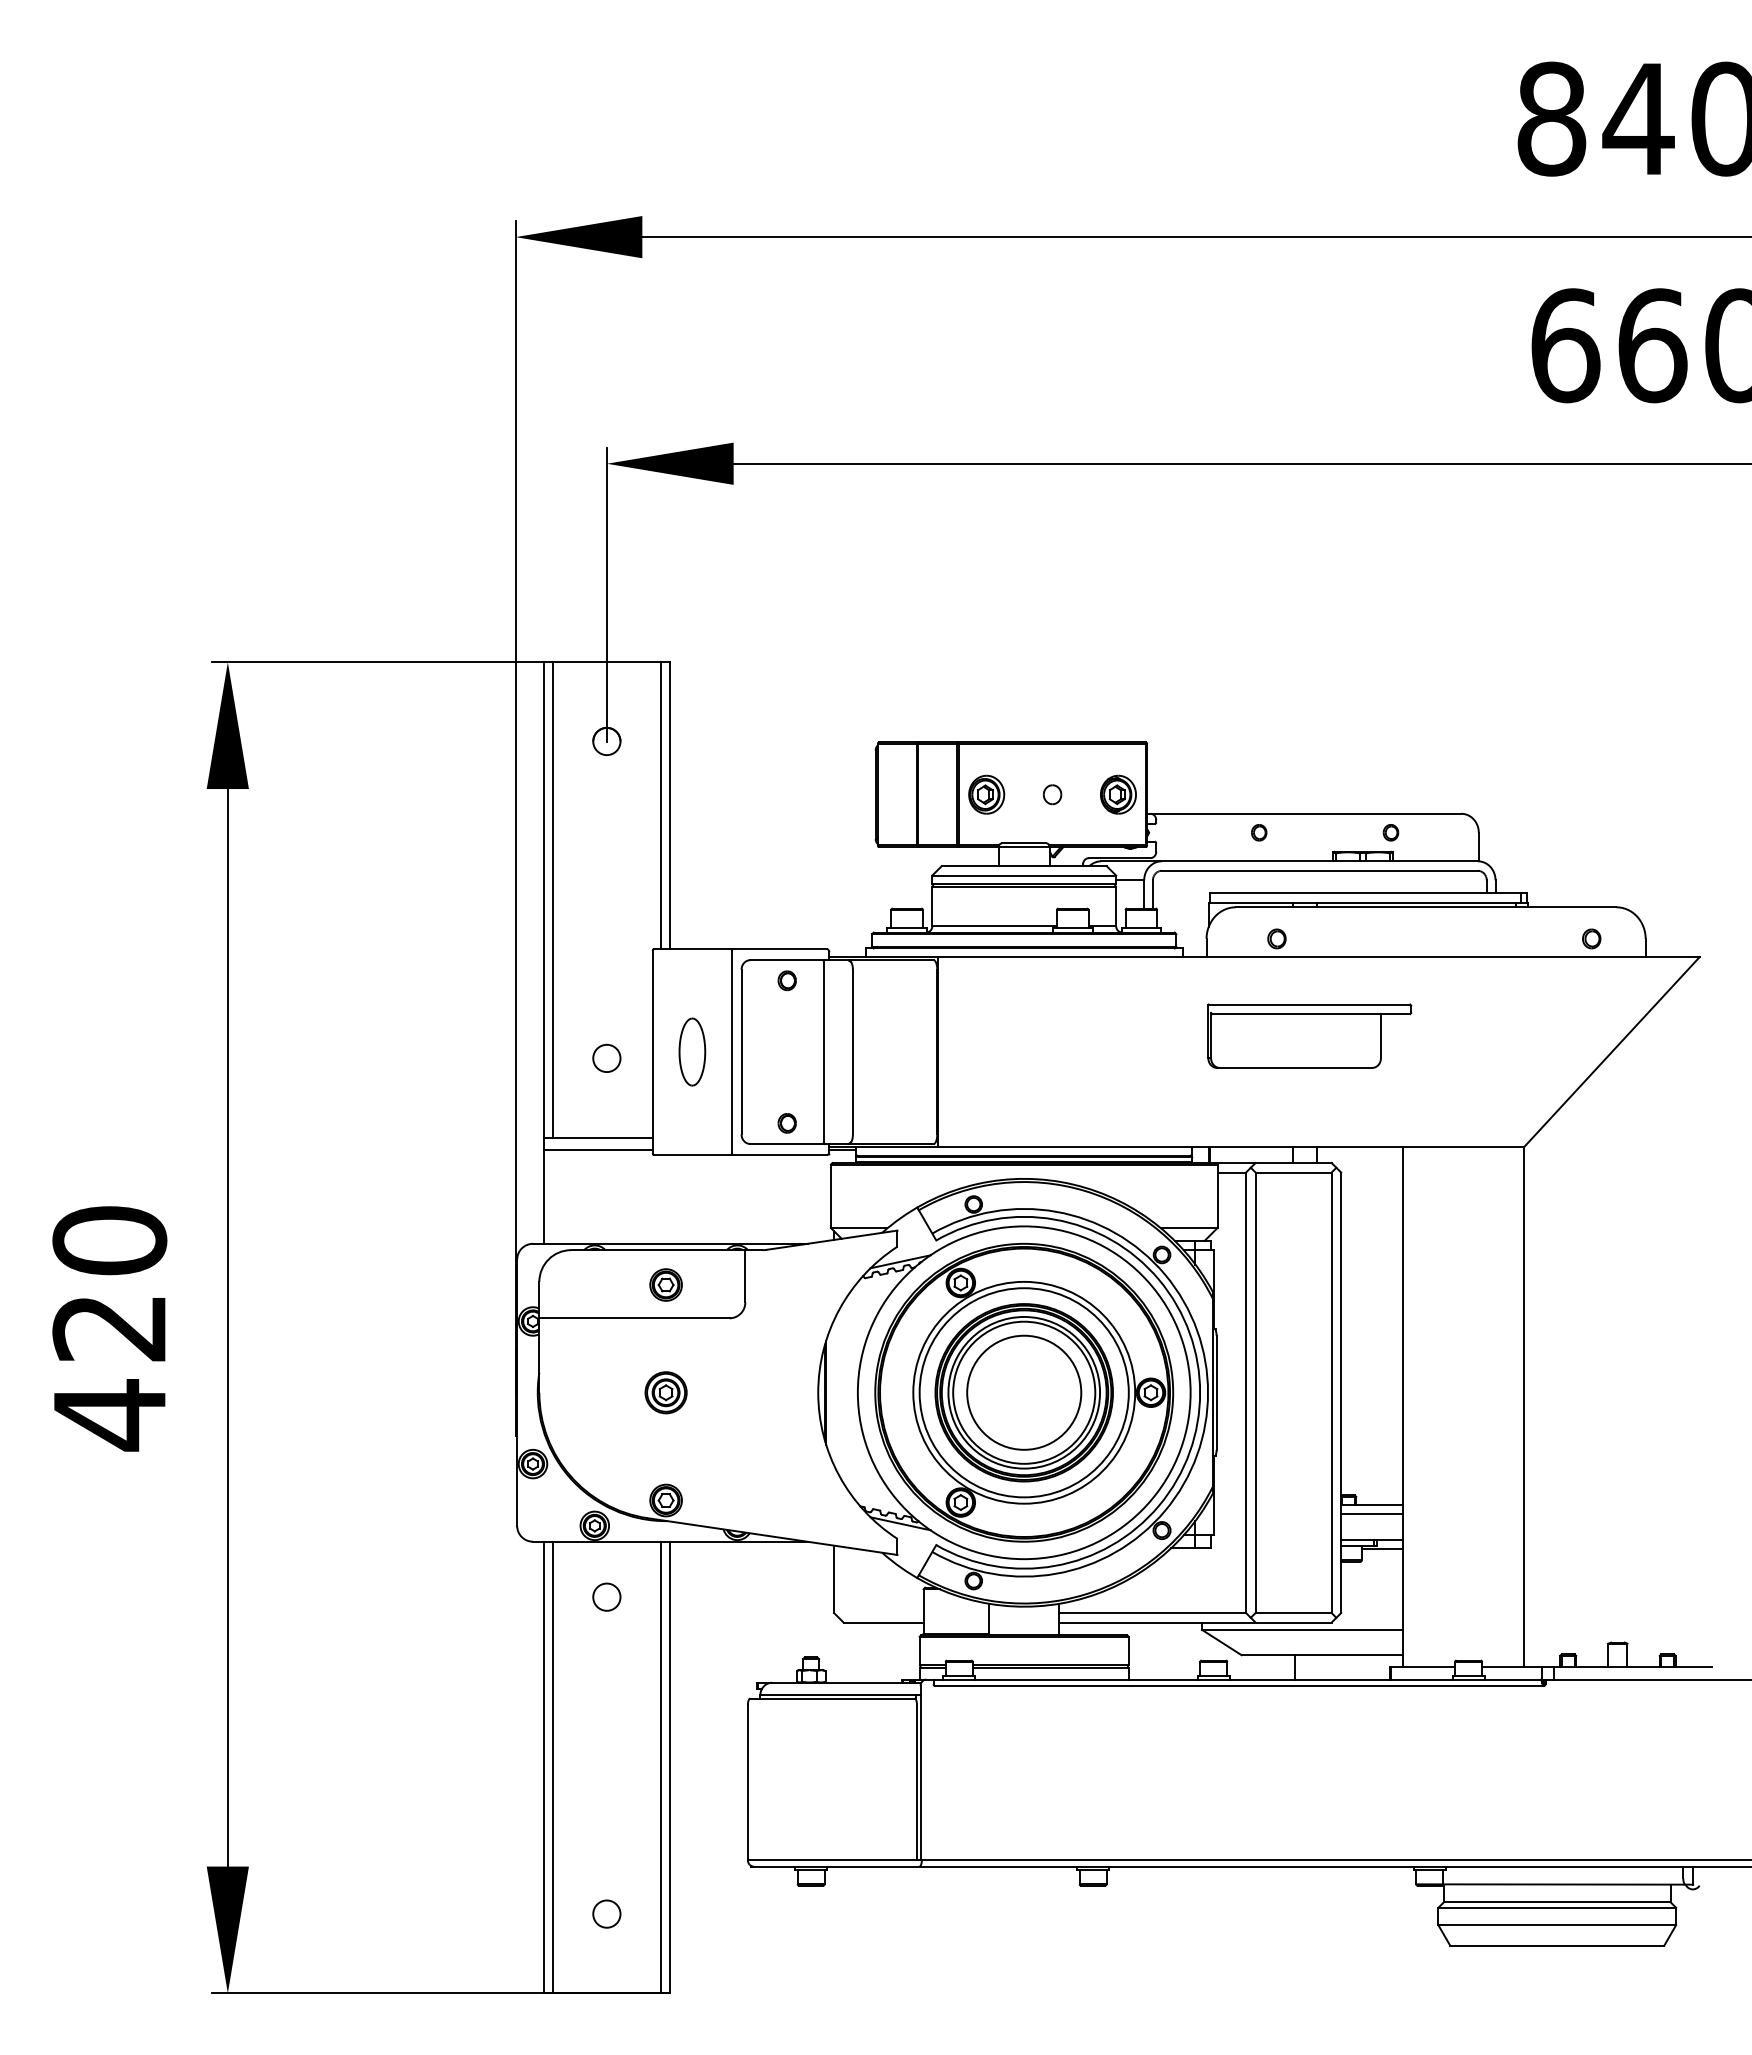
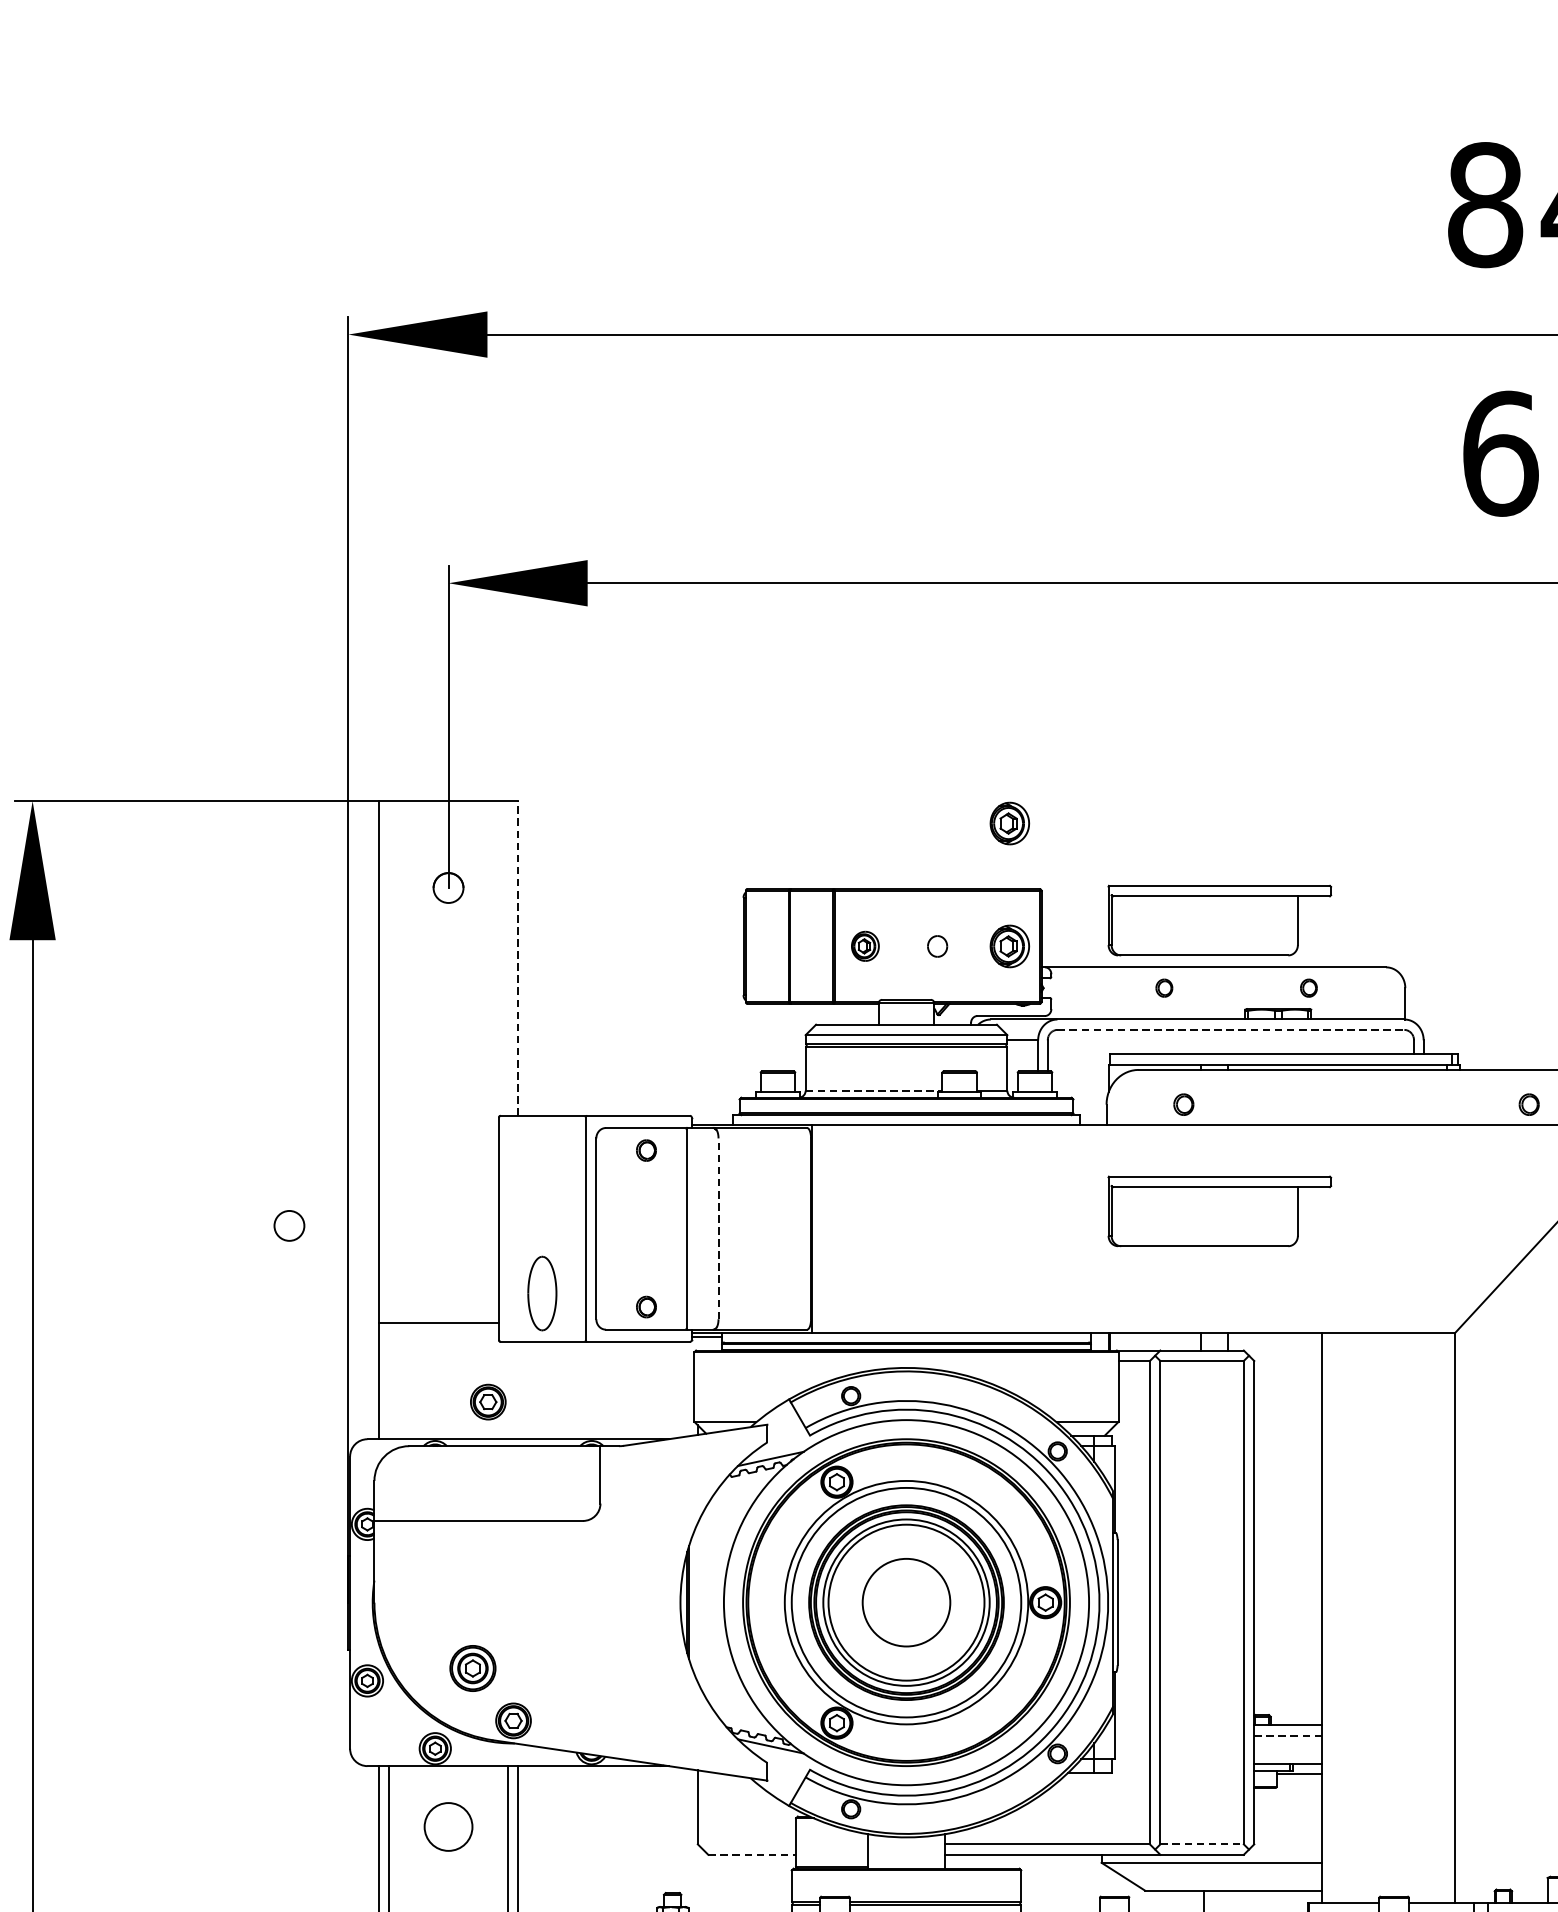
part: (1118, 682) -> (1009, 823), added
part: (1309, 770) -> (1219, 919), added
part: (986, 794) -> (865, 946), size x0.7
line: (660, 805) -> (507, 958), removed
line: (670, 805) -> (518, 958), solid -> dashed
line: (1320, 870) -> (1231, 1029), solid -> dashed
line: (553, 899) -> (389, 1061), removed
line: (995, 926) -> (874, 1091), solid -> dashed
part: (692, 1051) -> (542, 1292), moved
line: (852, 1051) -> (718, 1228), solid -> dashed
circle: (606, 1057) -> (289, 1224), moved
line: (597, 1150) -> (438, 1336), removed
part: (665, 1284) -> (487, 1401), moved
part: (665, 1392) -> (472, 1668), moved
circle: (1024, 1392) -> (906, 1602), size x0.7
line: (1371, 1514) -> (1287, 1736), solid -> dashed
circle: (606, 1596) -> (448, 1826), size x1.6
line: (1294, 1613) -> (1203, 1844), solid -> dashed
line: (883, 1622) -> (752, 1854), solid -> dashed

